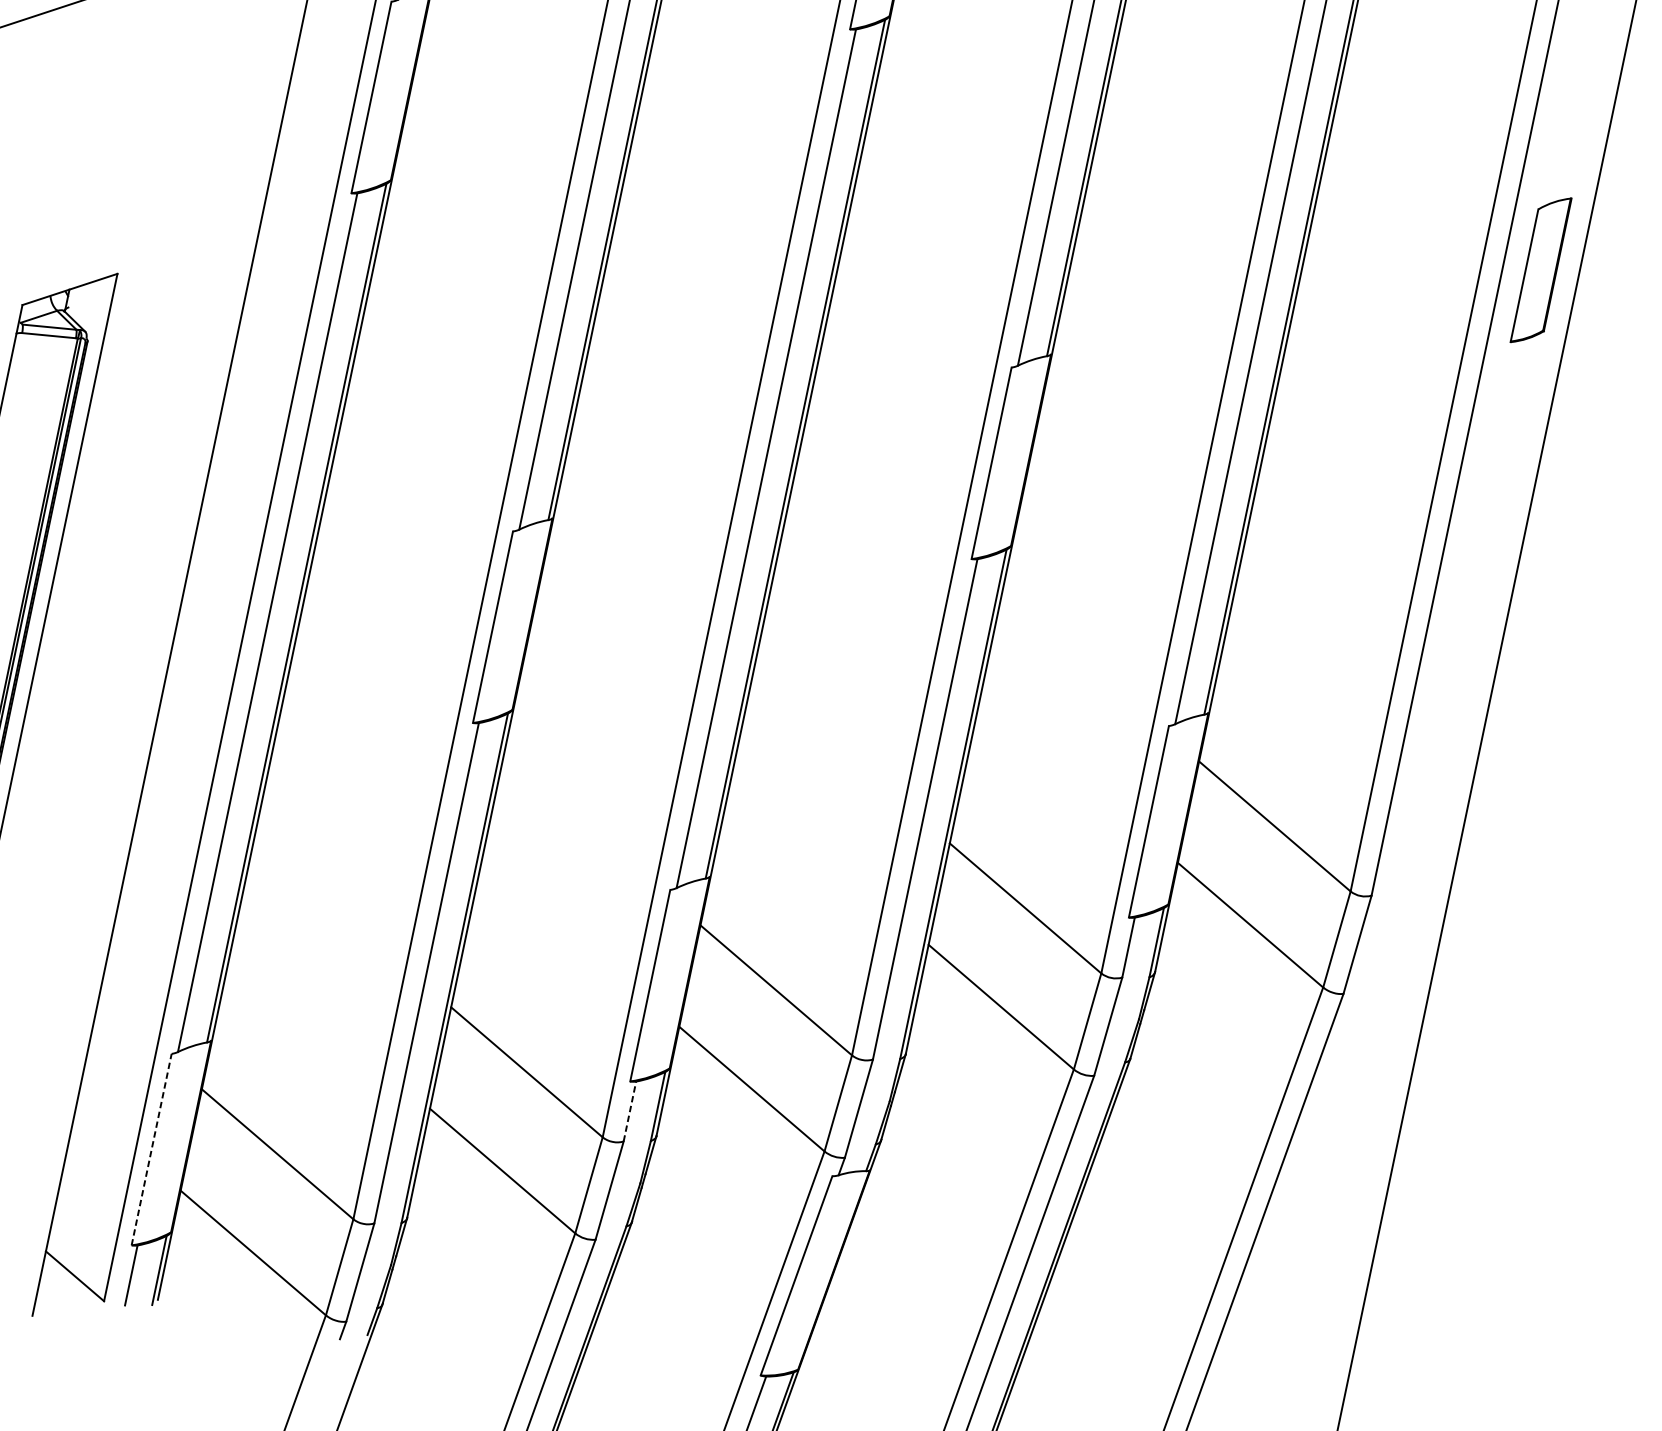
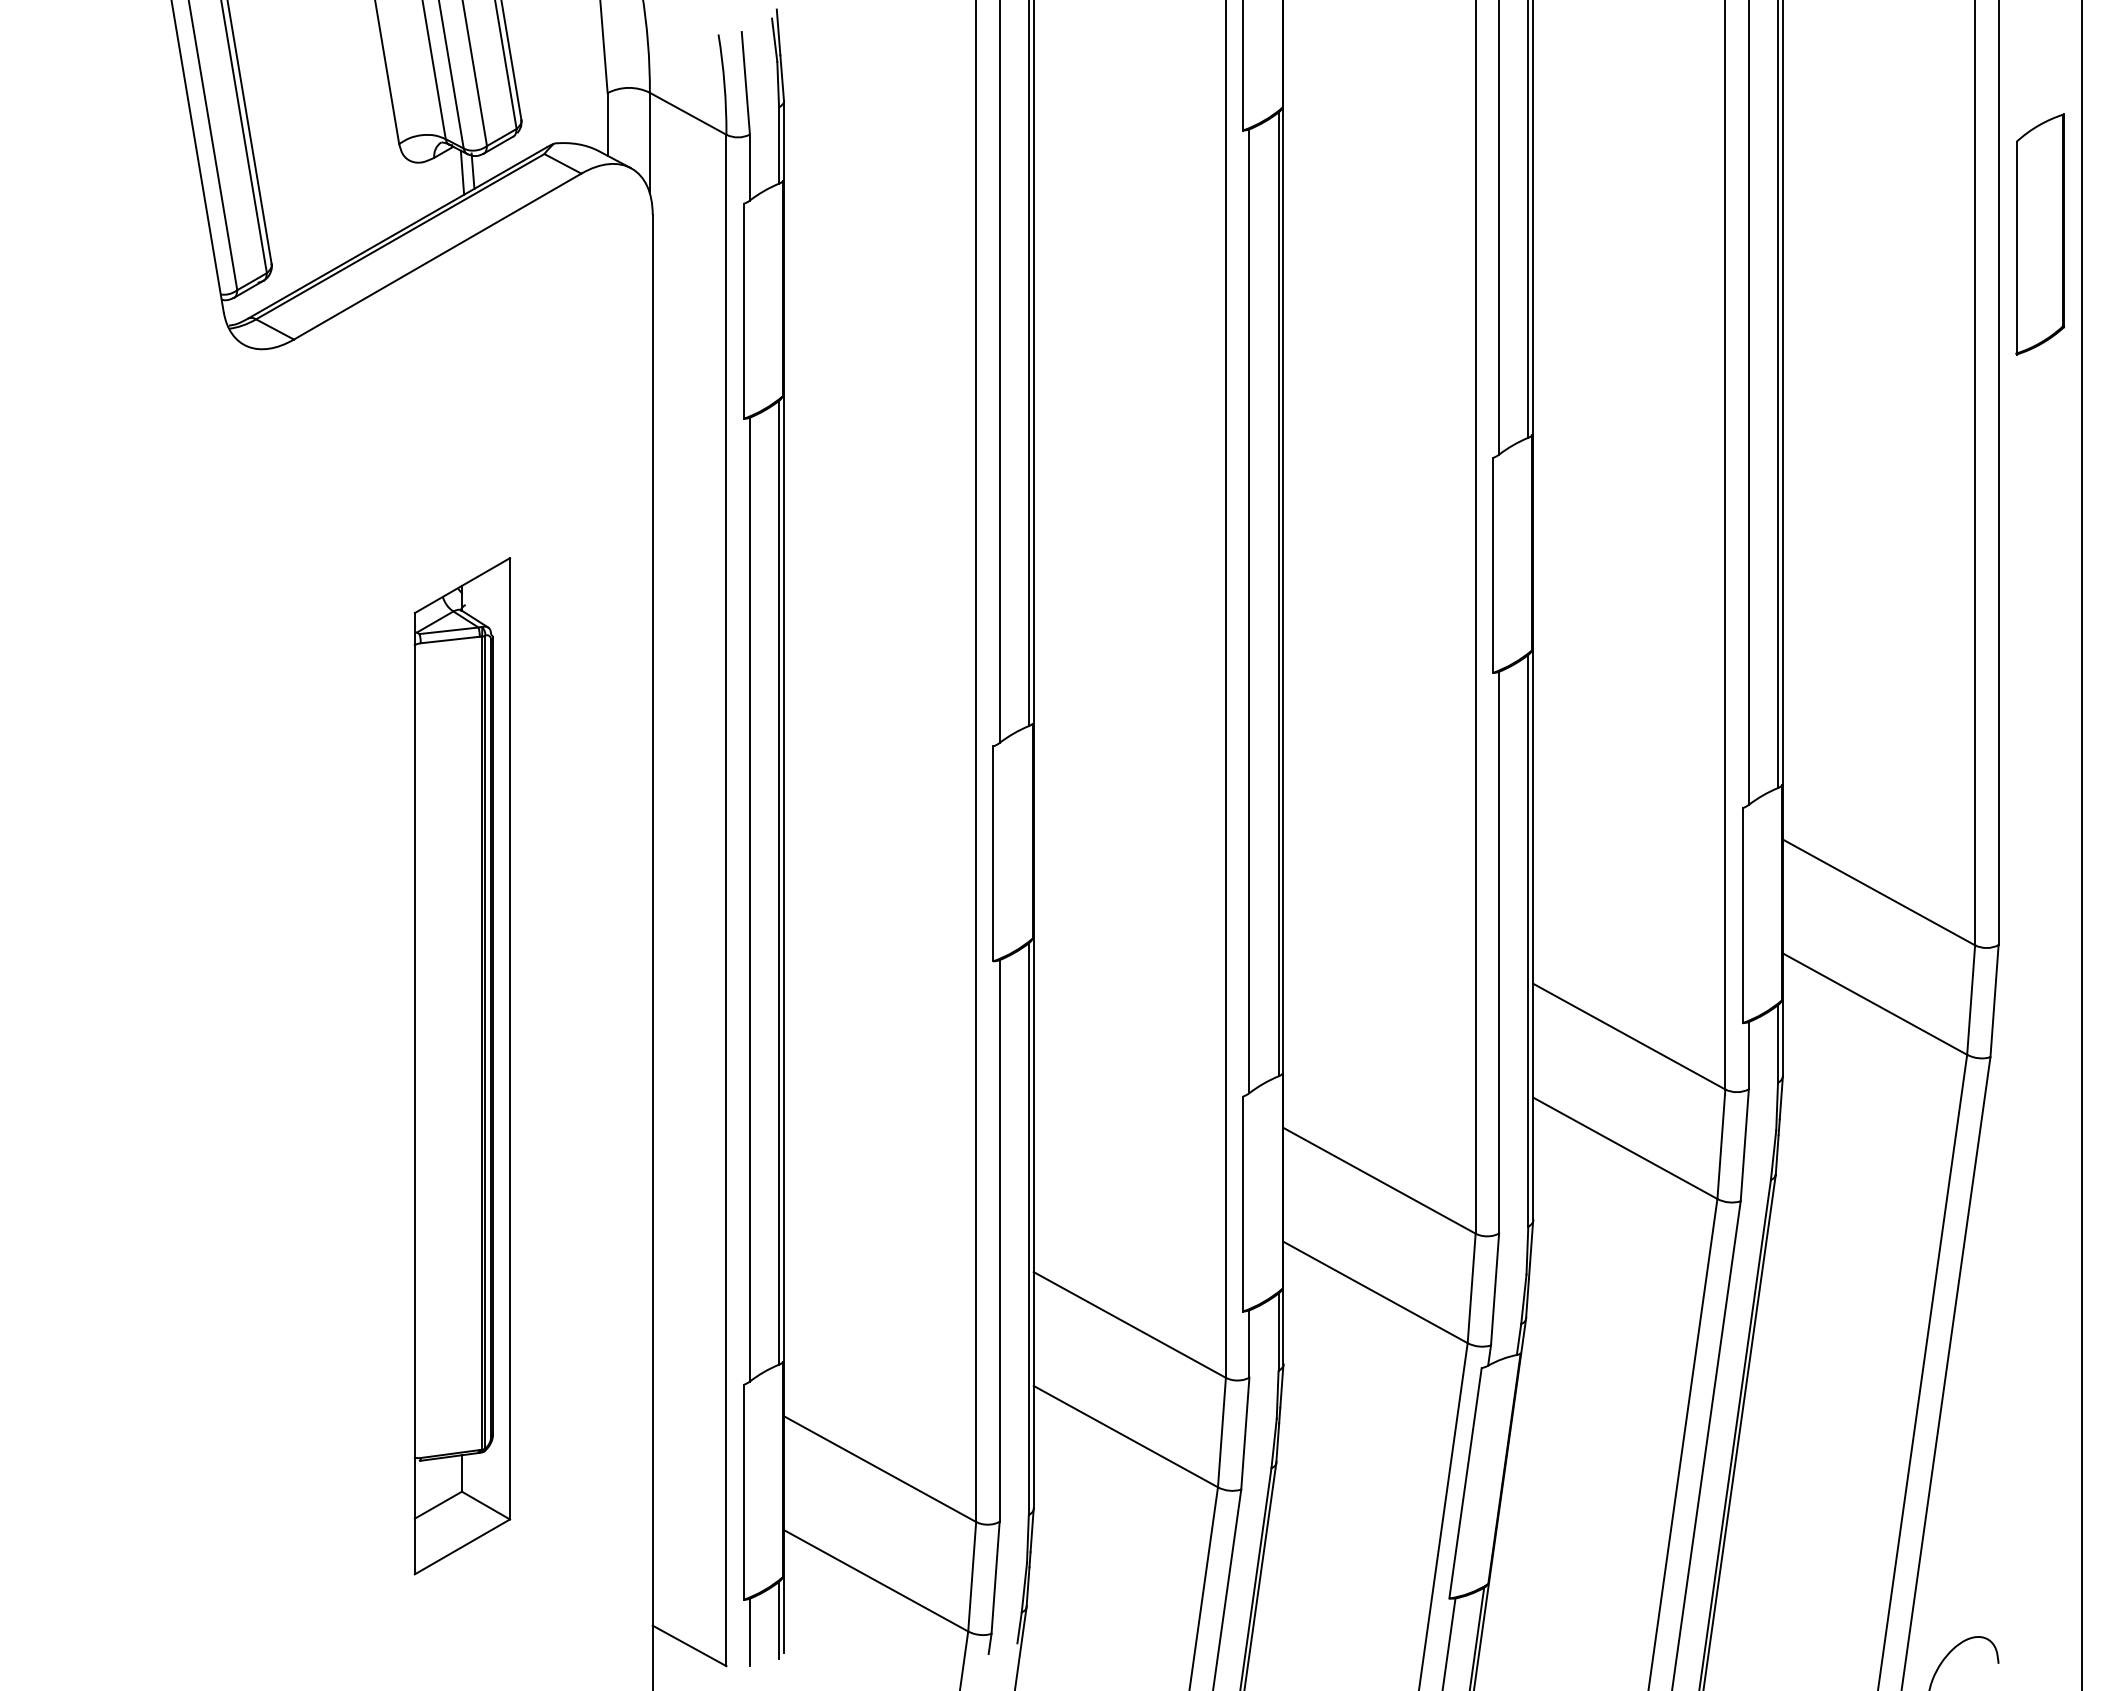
part: (1541, 270) -> (2040, 234), size x1.43
line: (629, 1112) -> (1249, 1344), dashed -> solid
line: (151, 1148) -> (743, 1491), dashed -> solid

